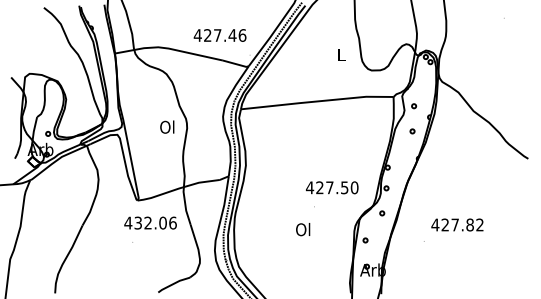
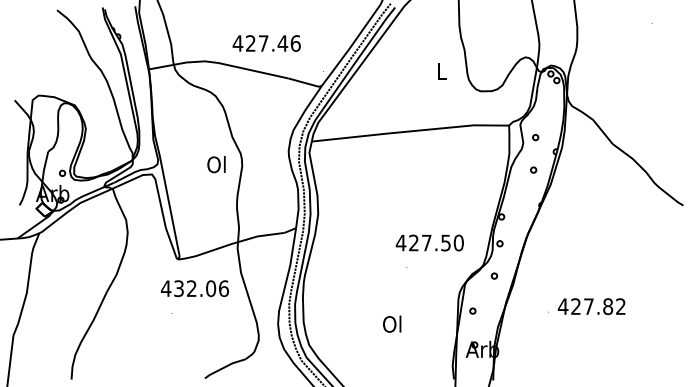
text: (219, 35) -> (265, 43), moved
text: (457, 224) -> (591, 305), moved
text: (303, 229) -> (392, 324), moved

